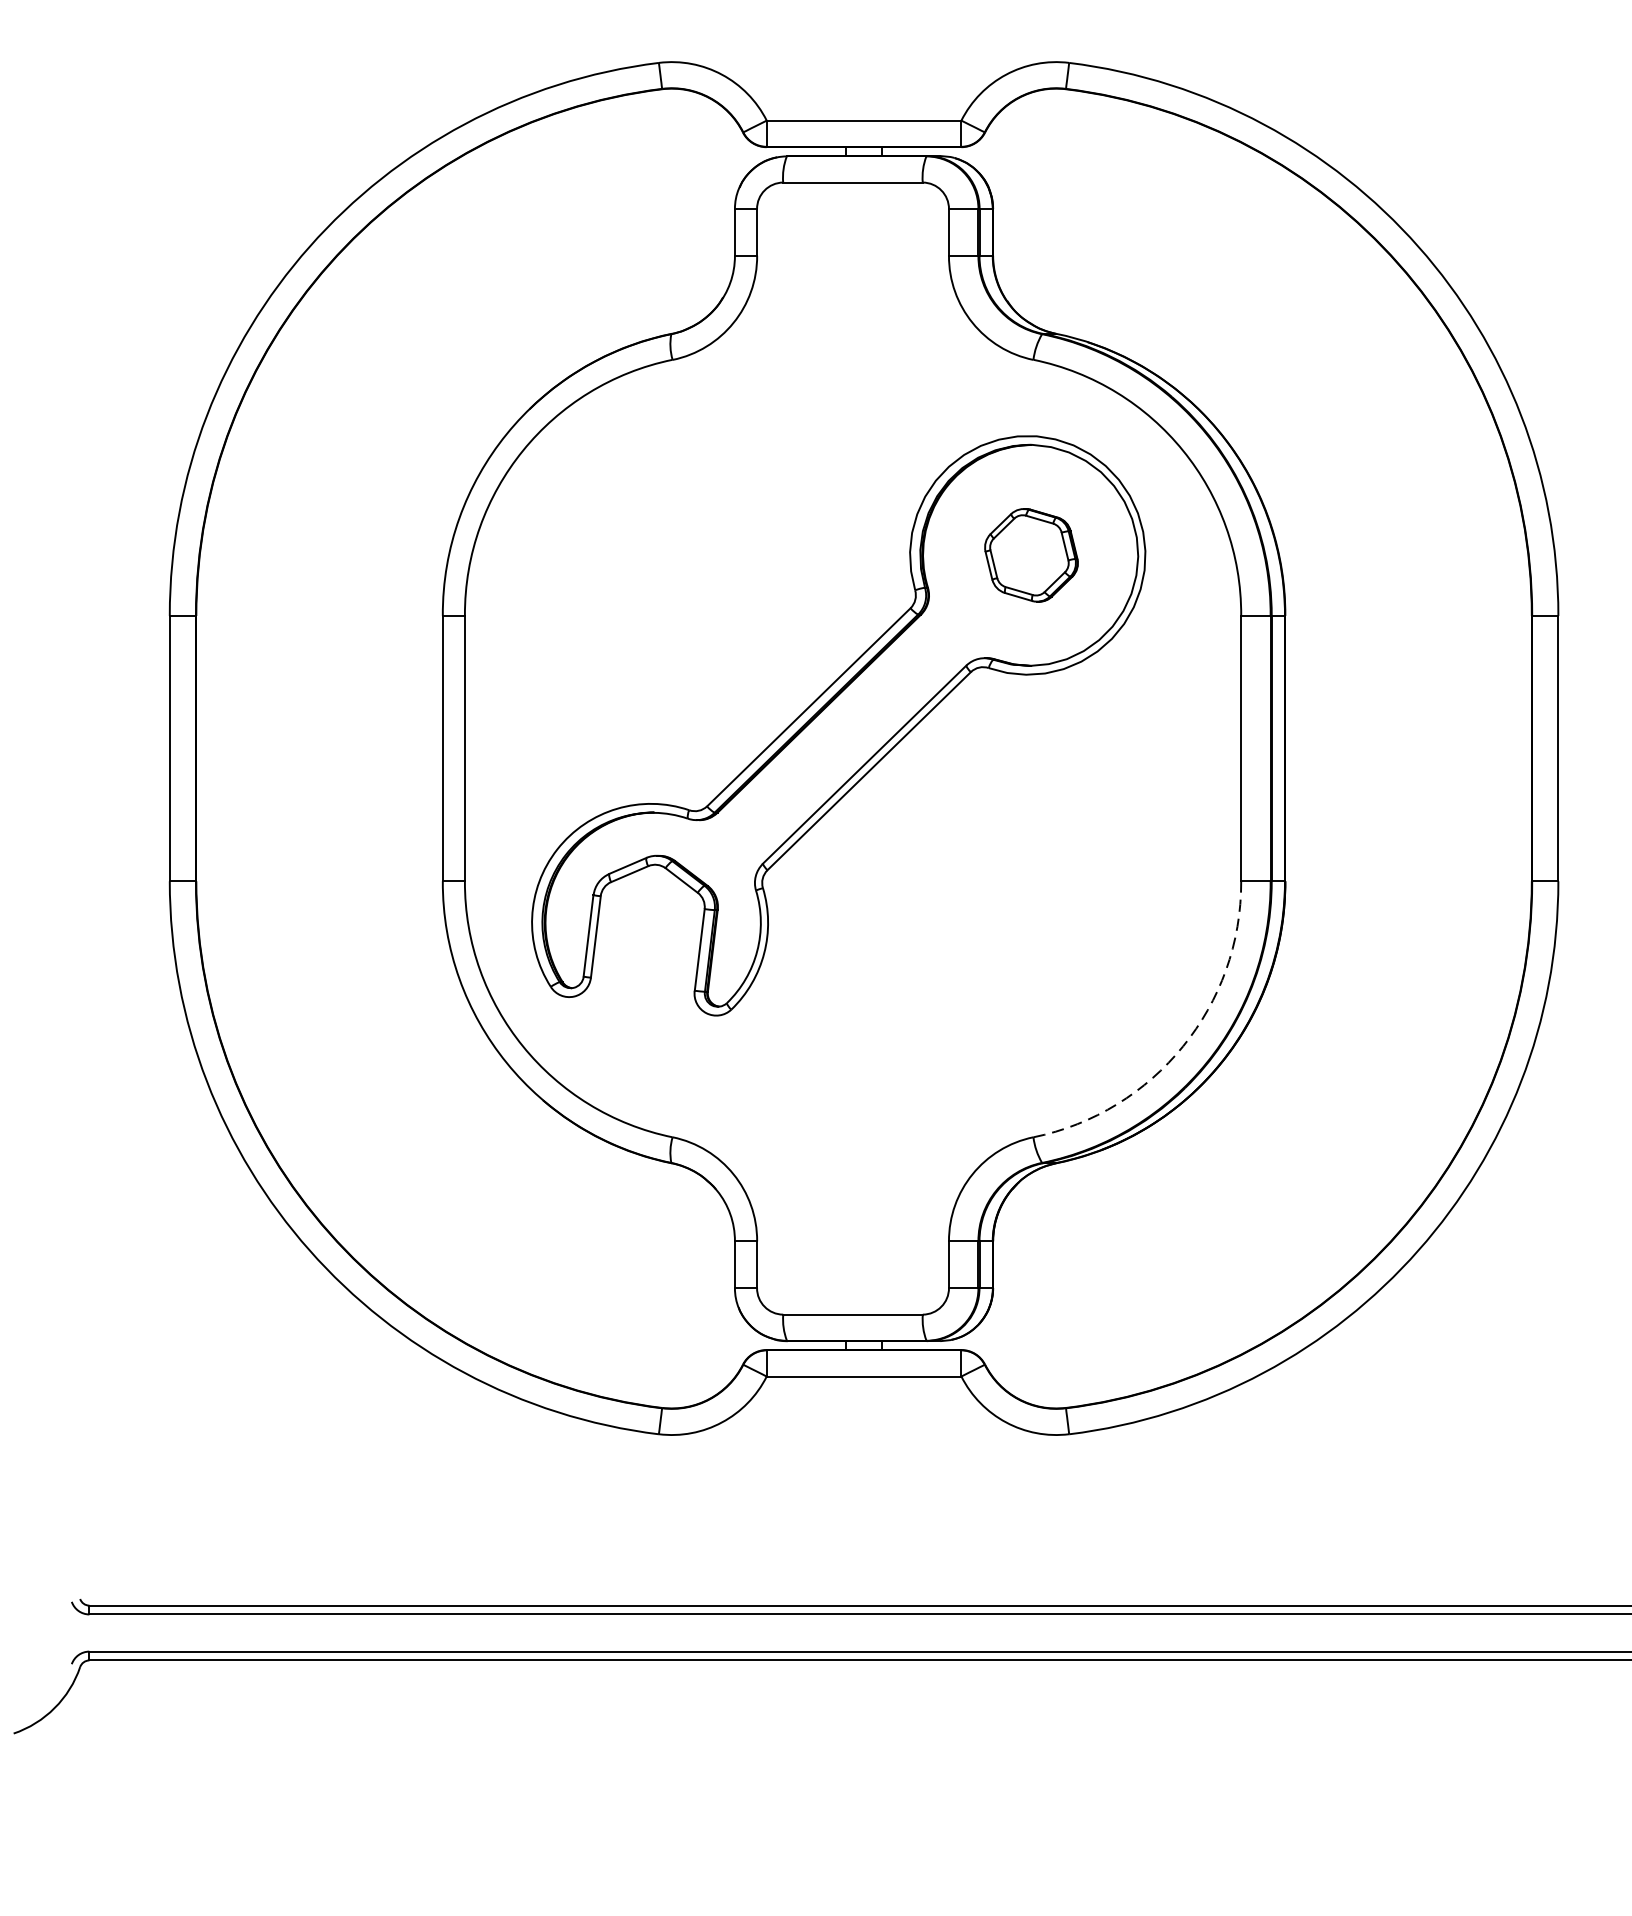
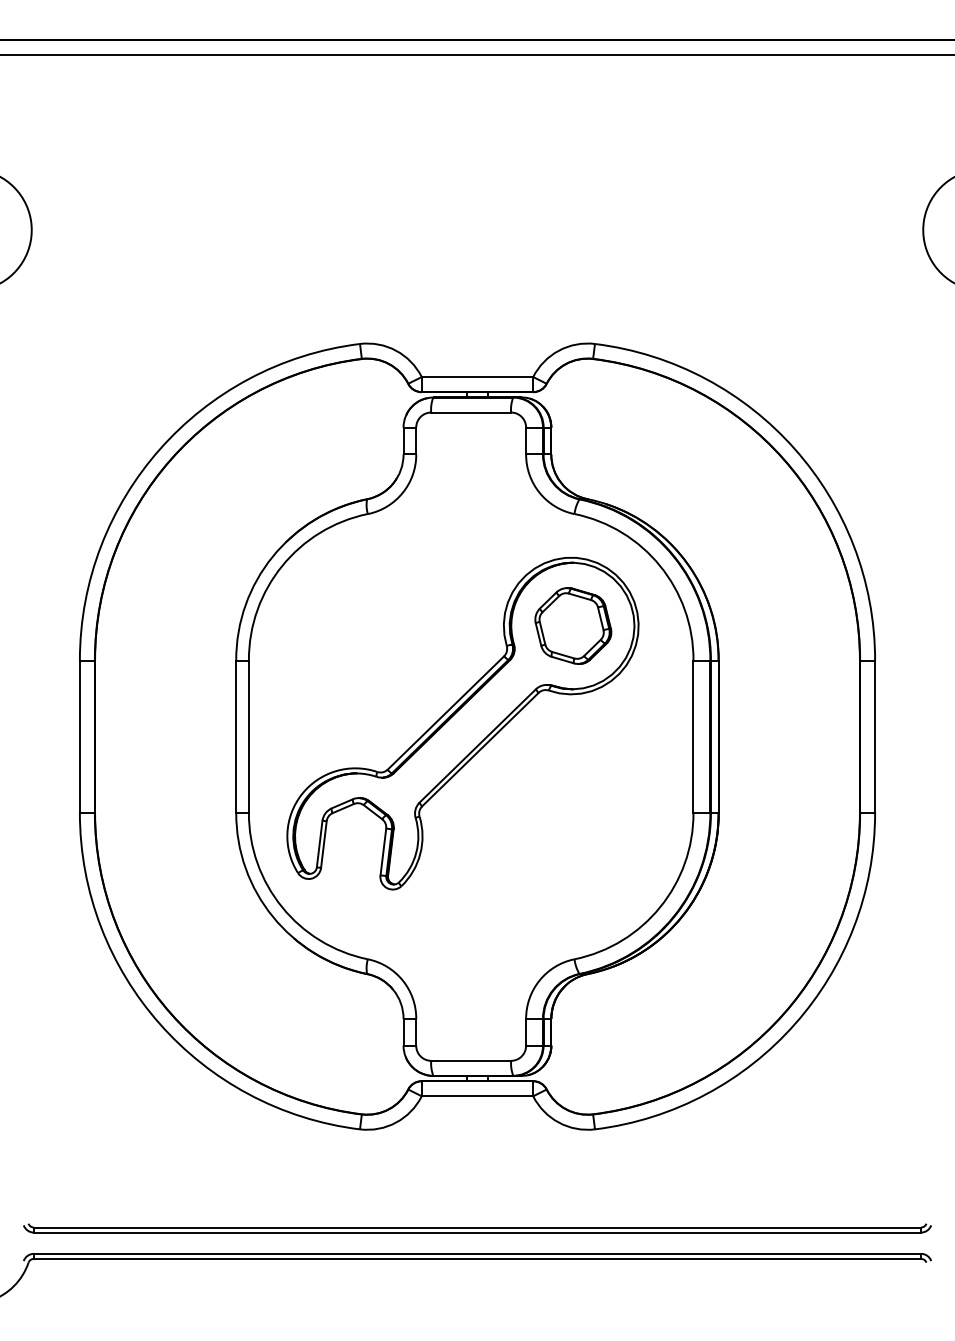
part: (1031, 554) -> (573, 625), size x1.43
arc: (1183, 1046) -> (660, 907), dashed -> solid

